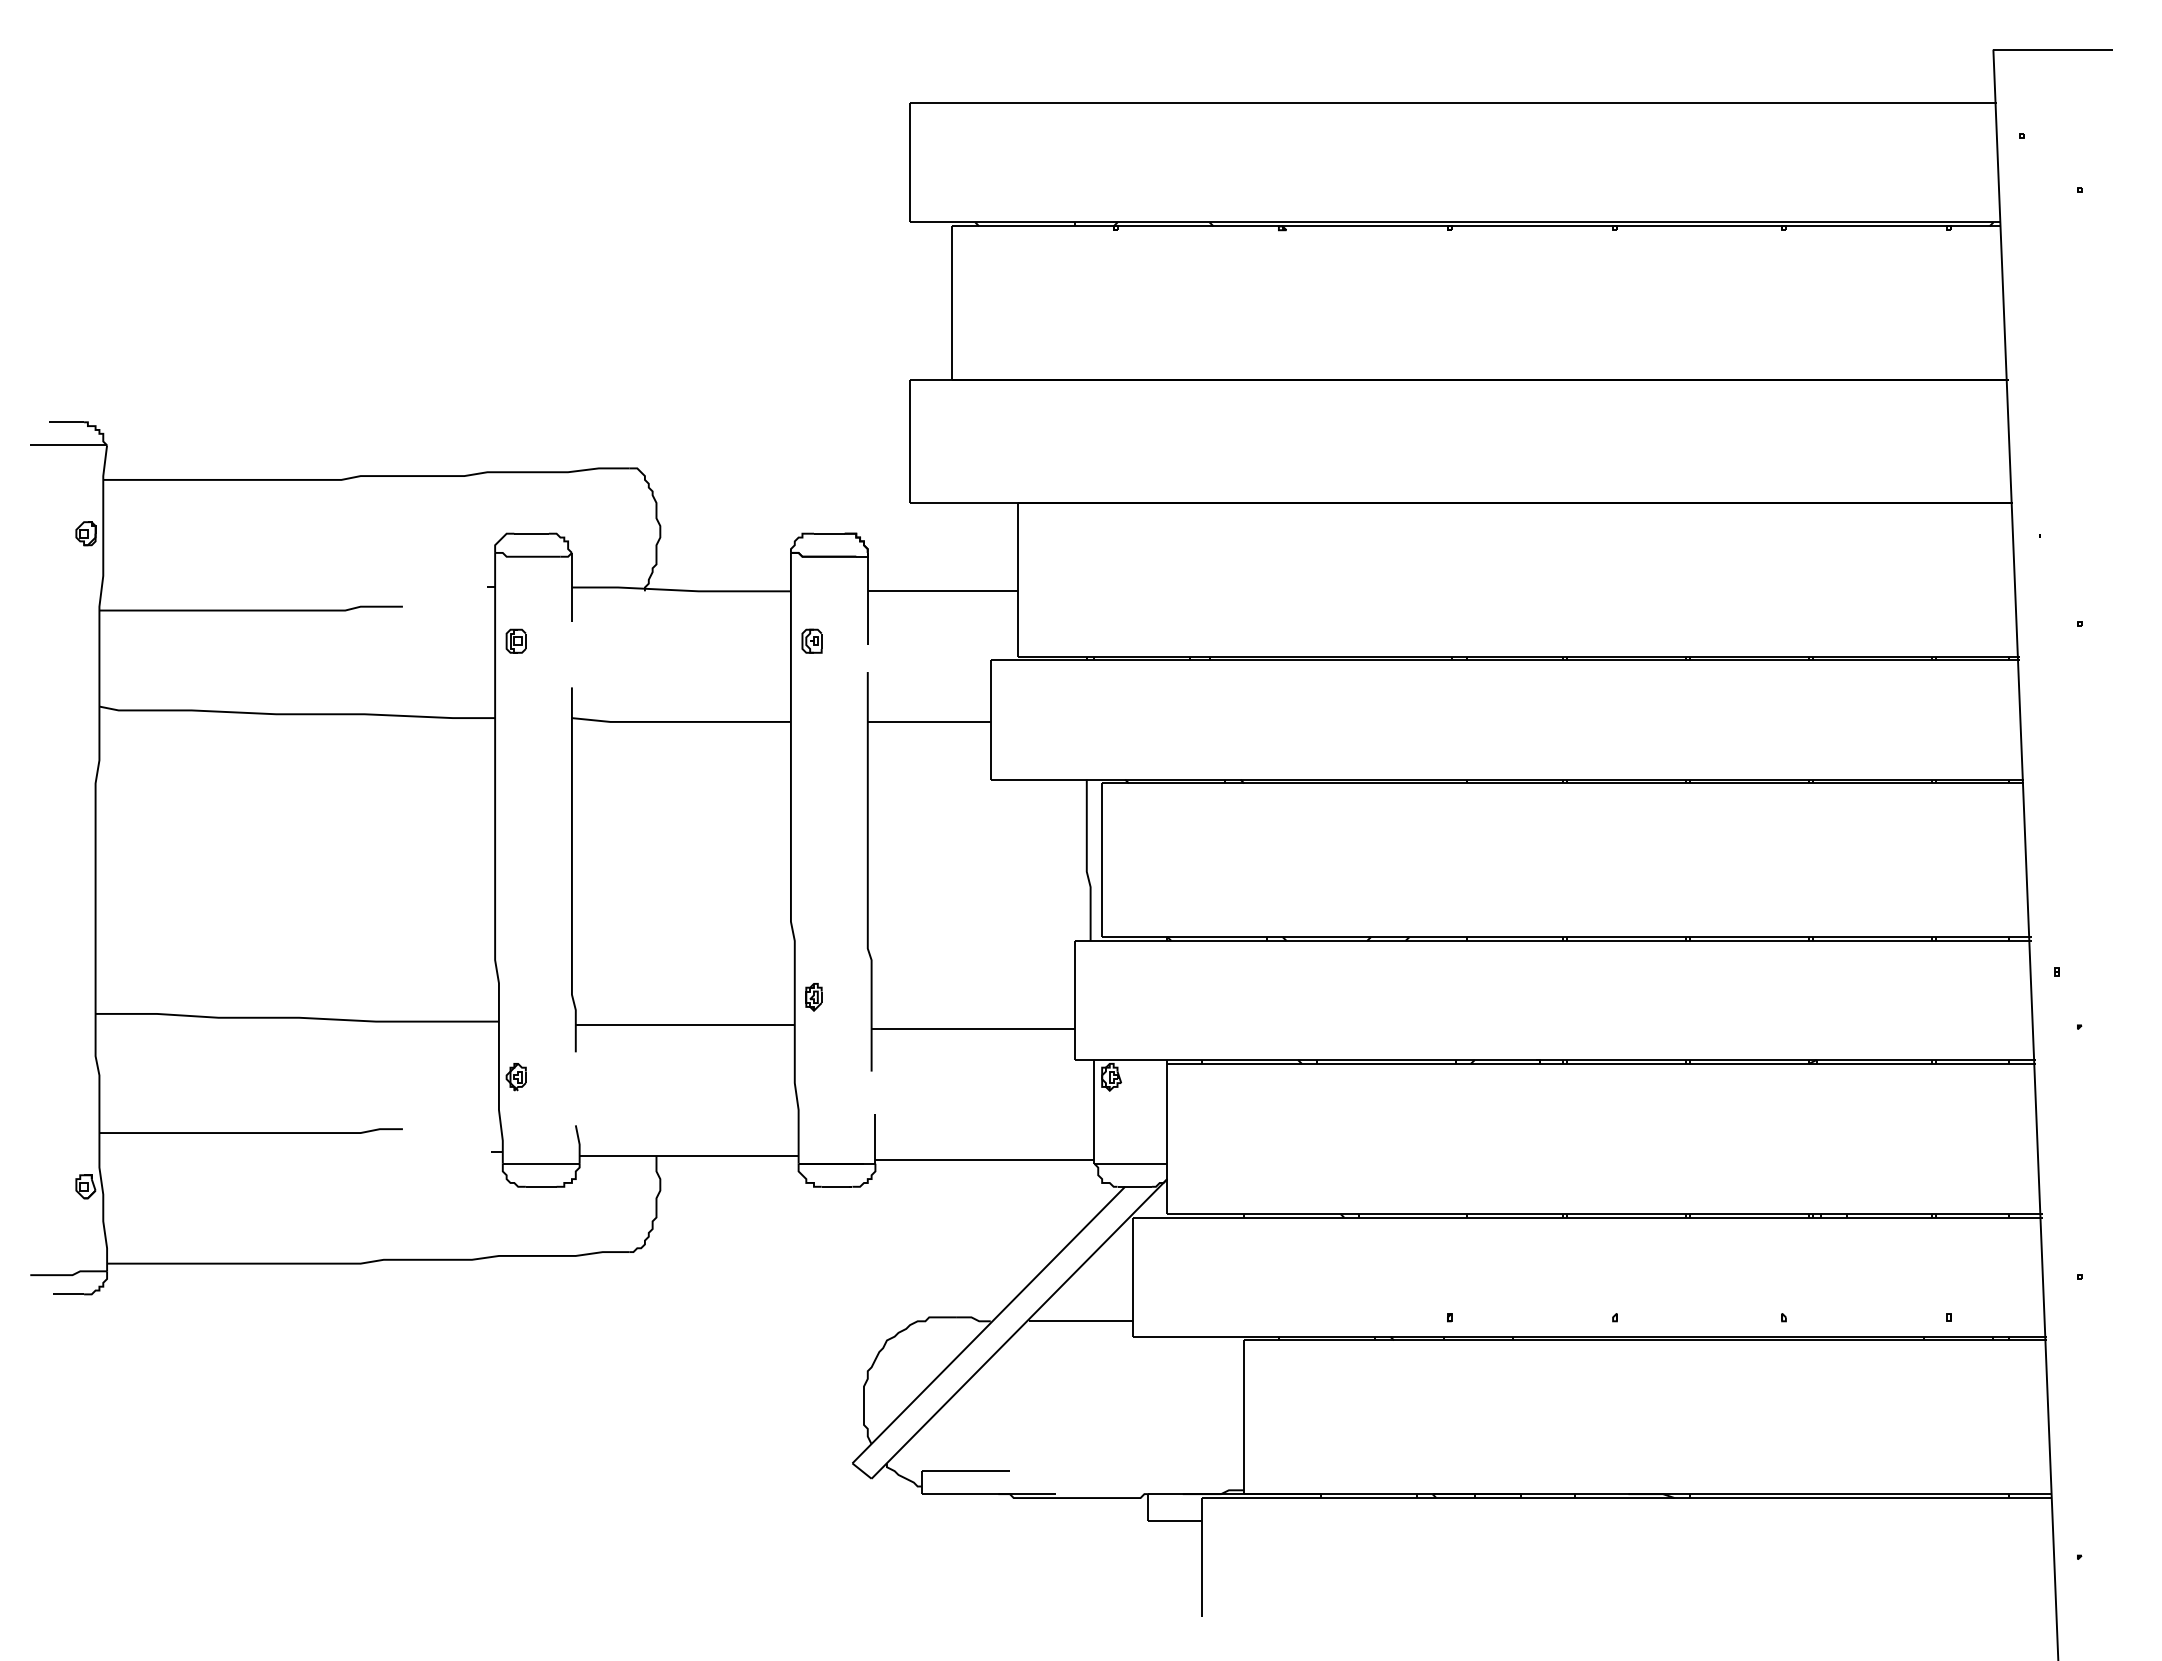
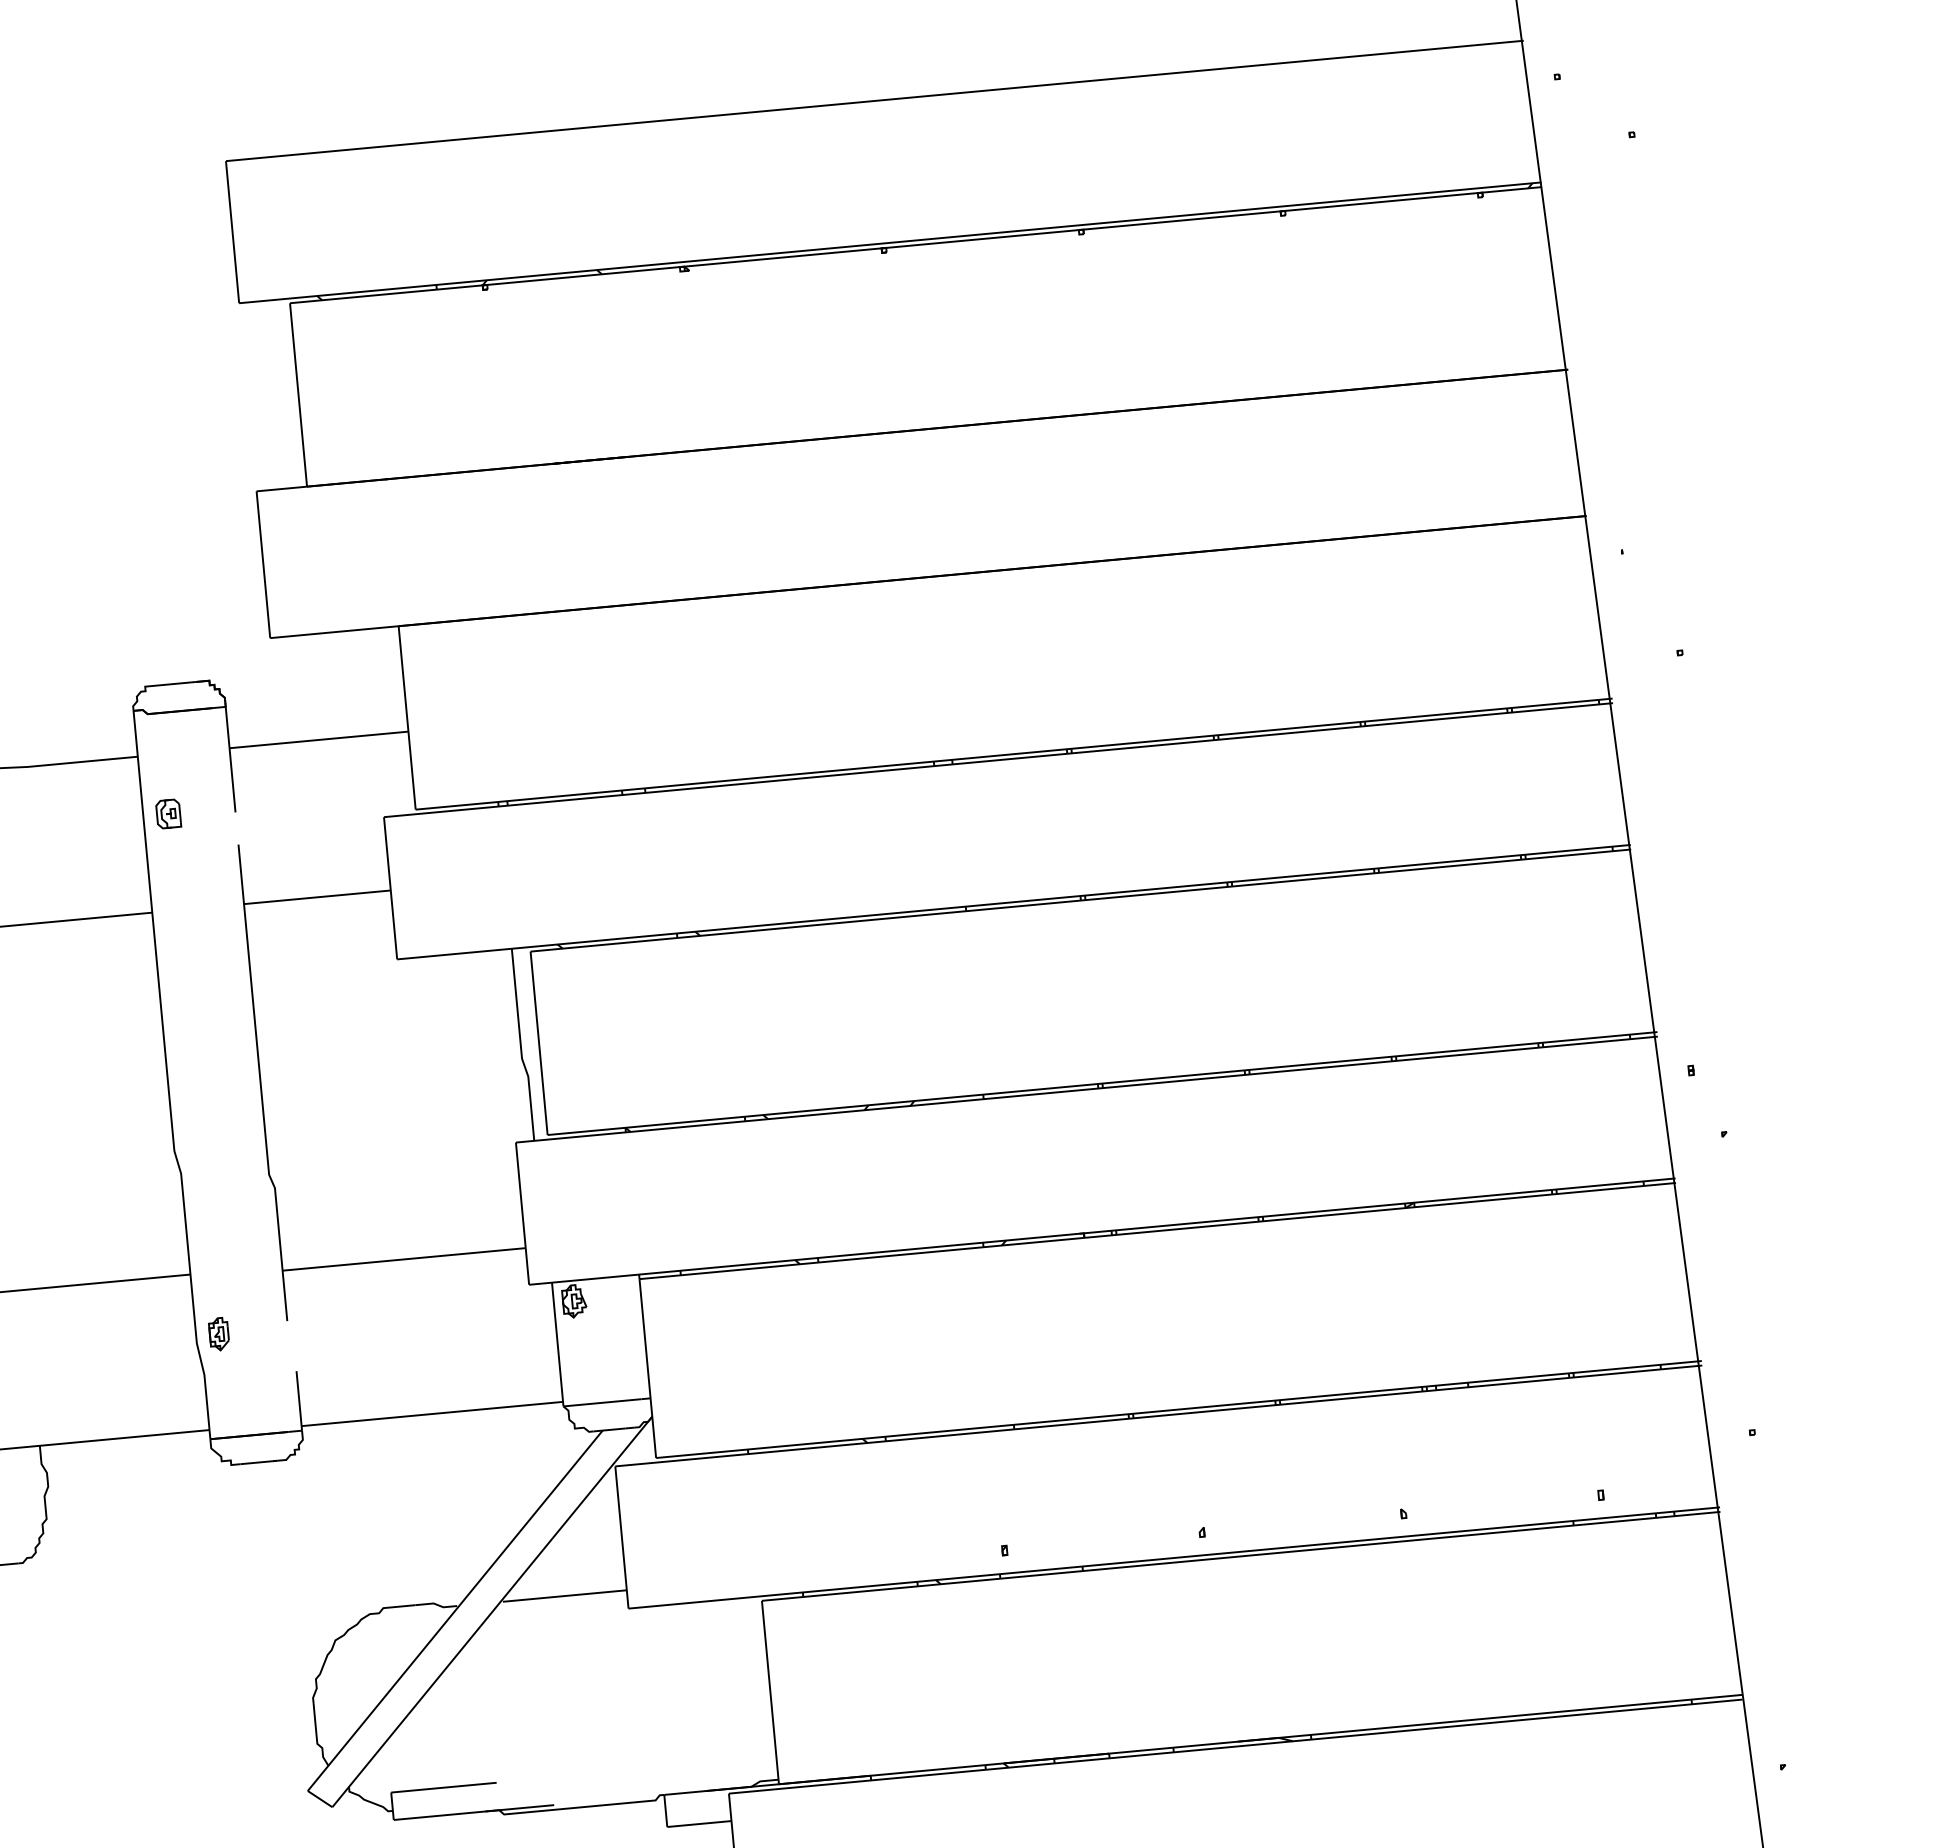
part: (813, 997) -> (218, 1334), moved

